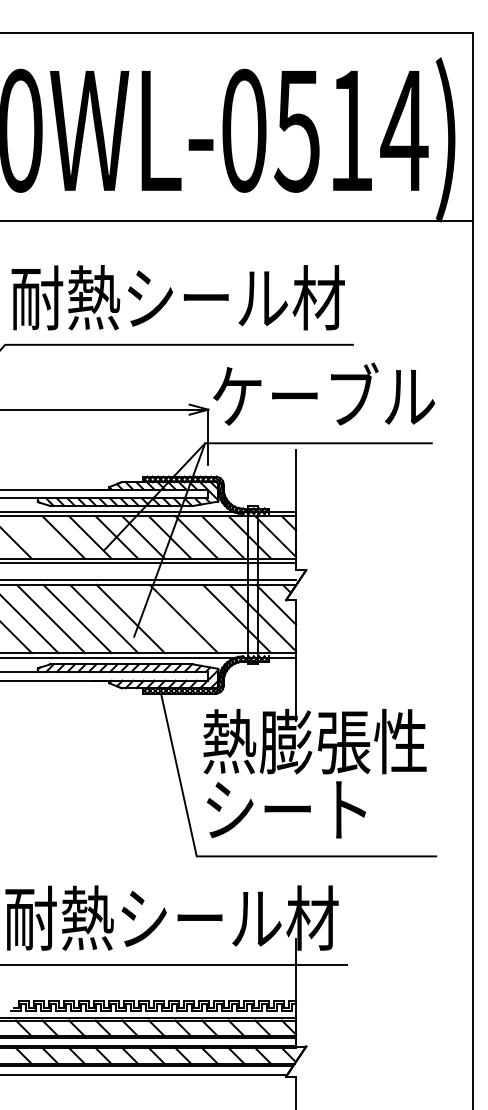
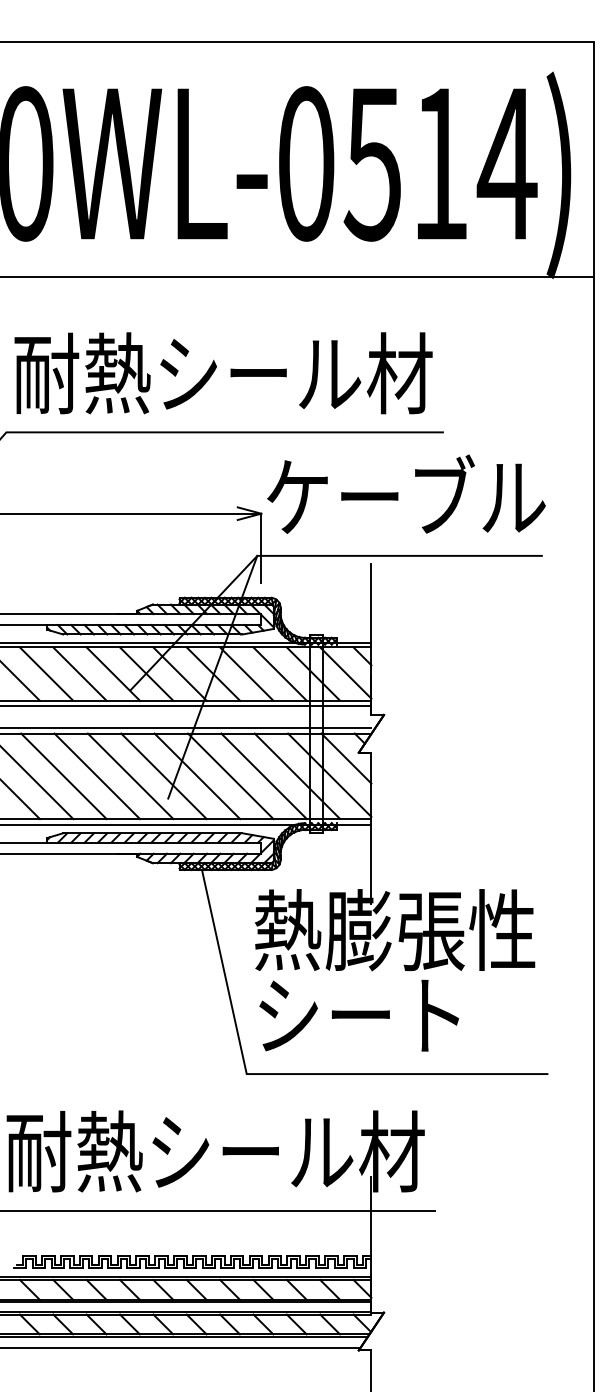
line: (36, 537) -> (45, 674), added
line: (157, 618) -> (197, 775), added
line: (210, 618) -> (263, 775), added

